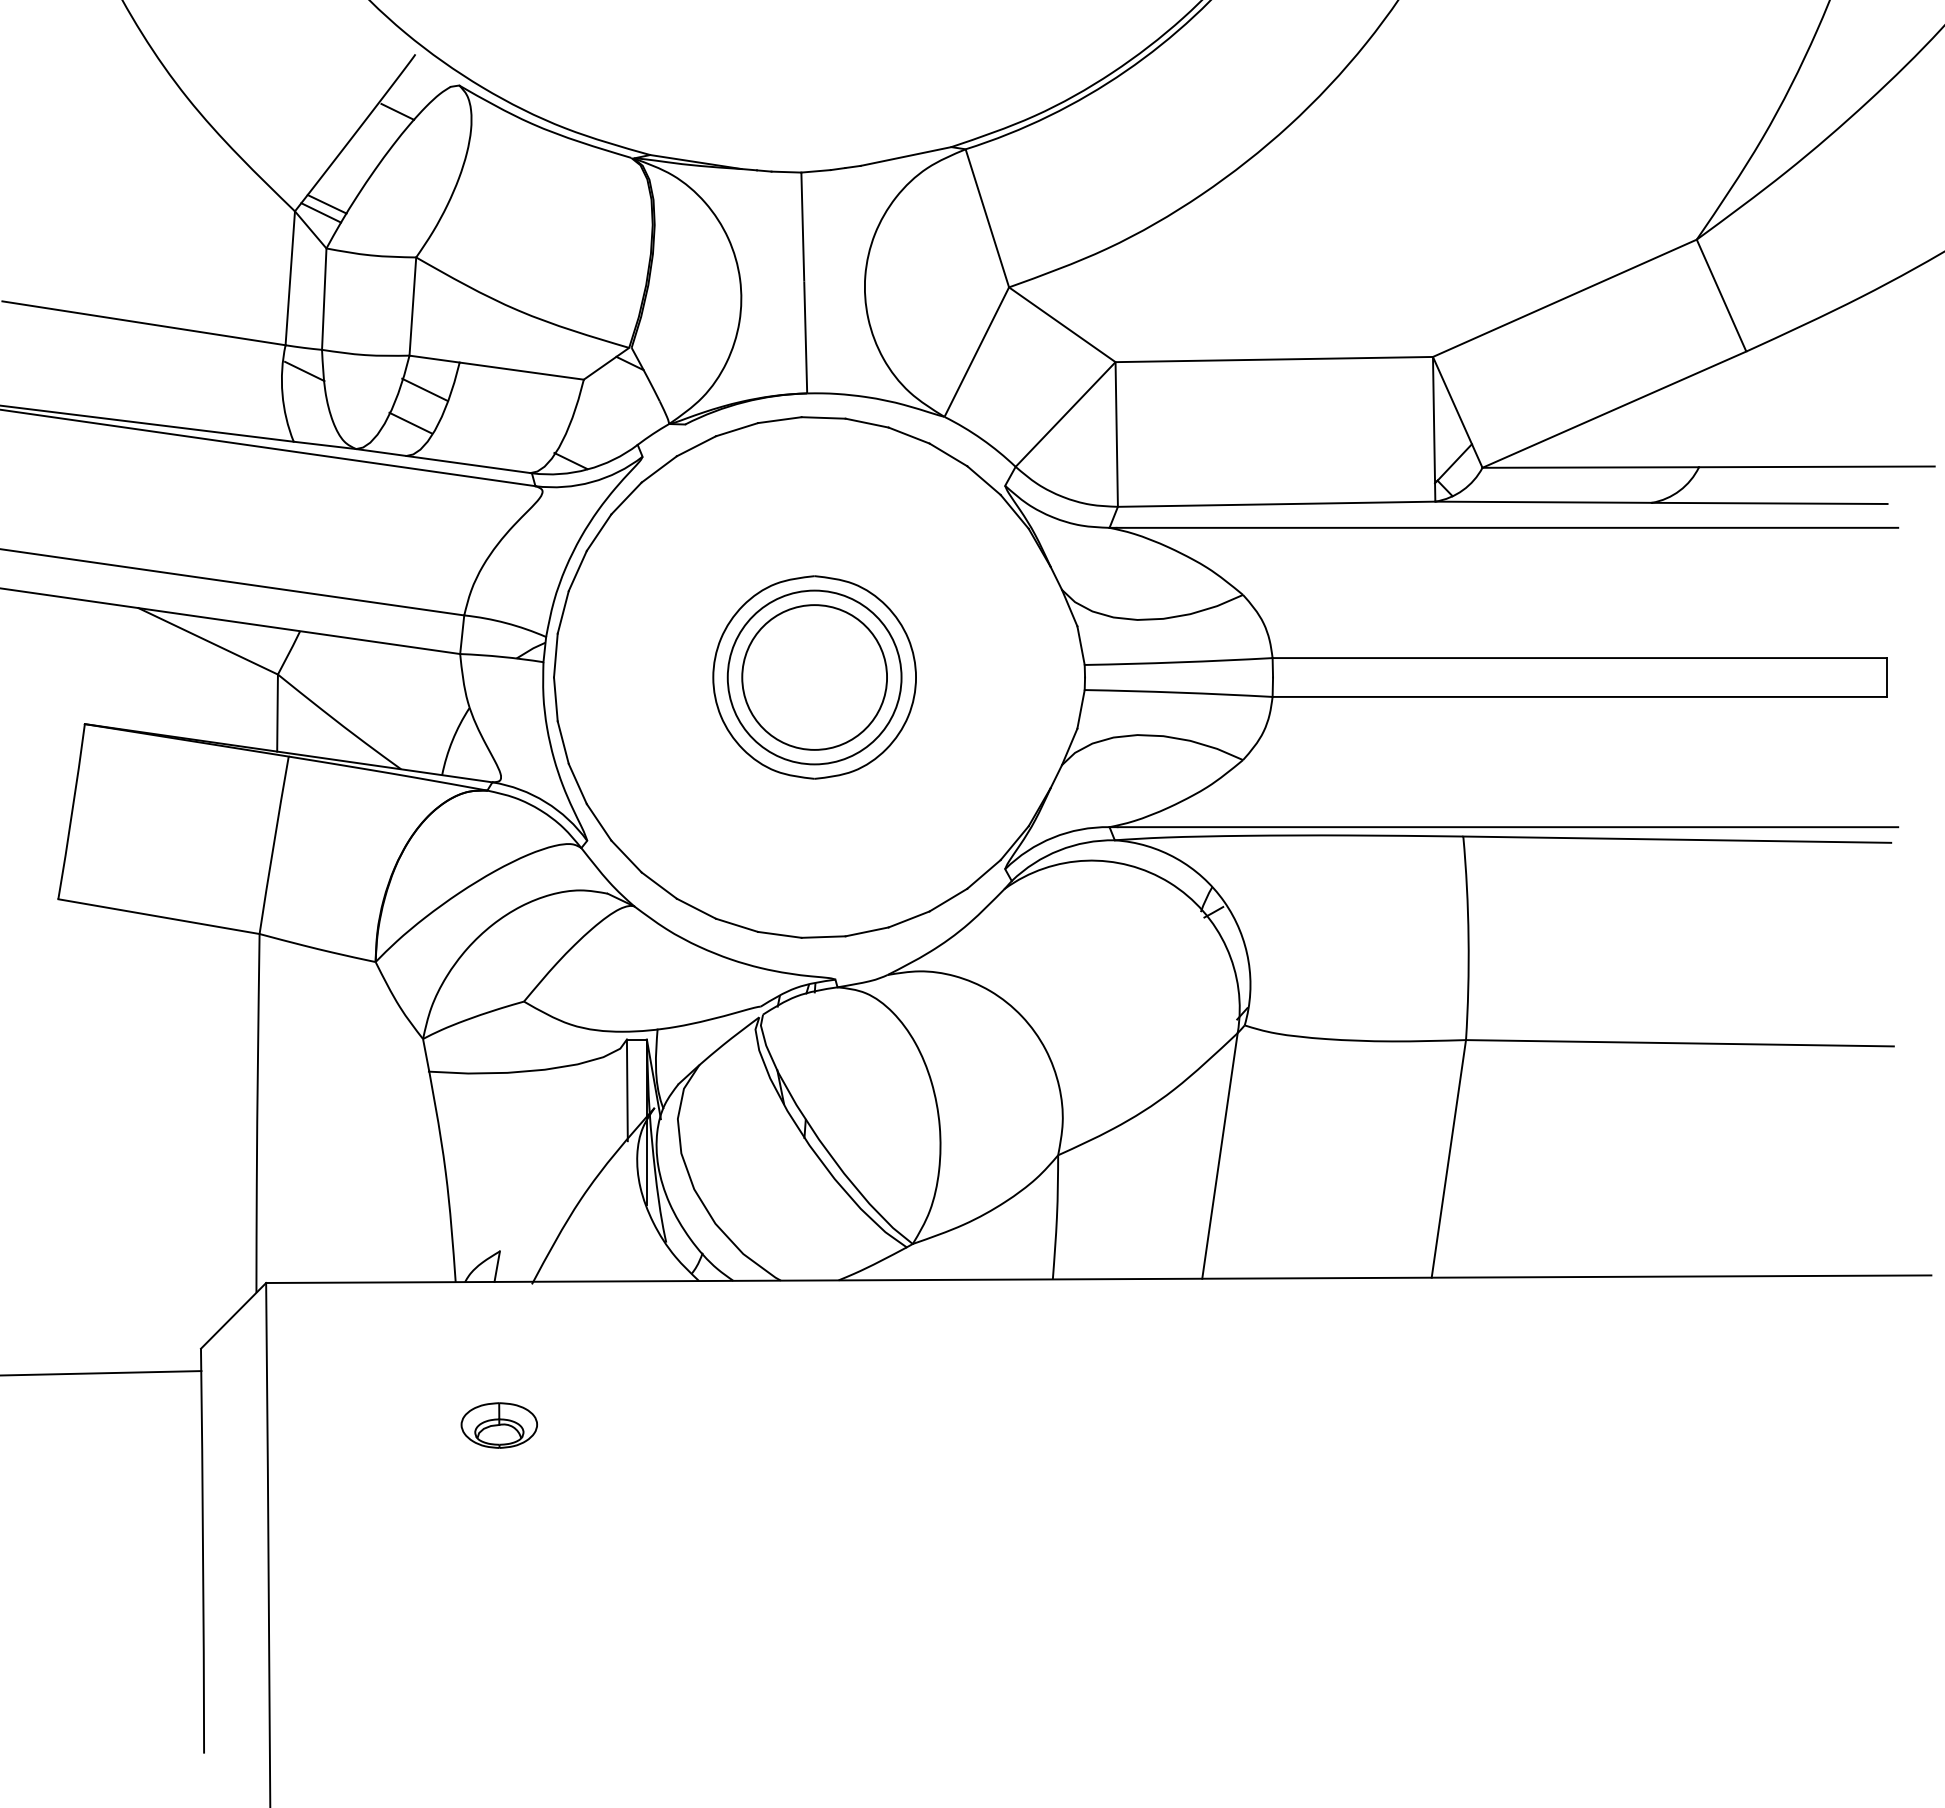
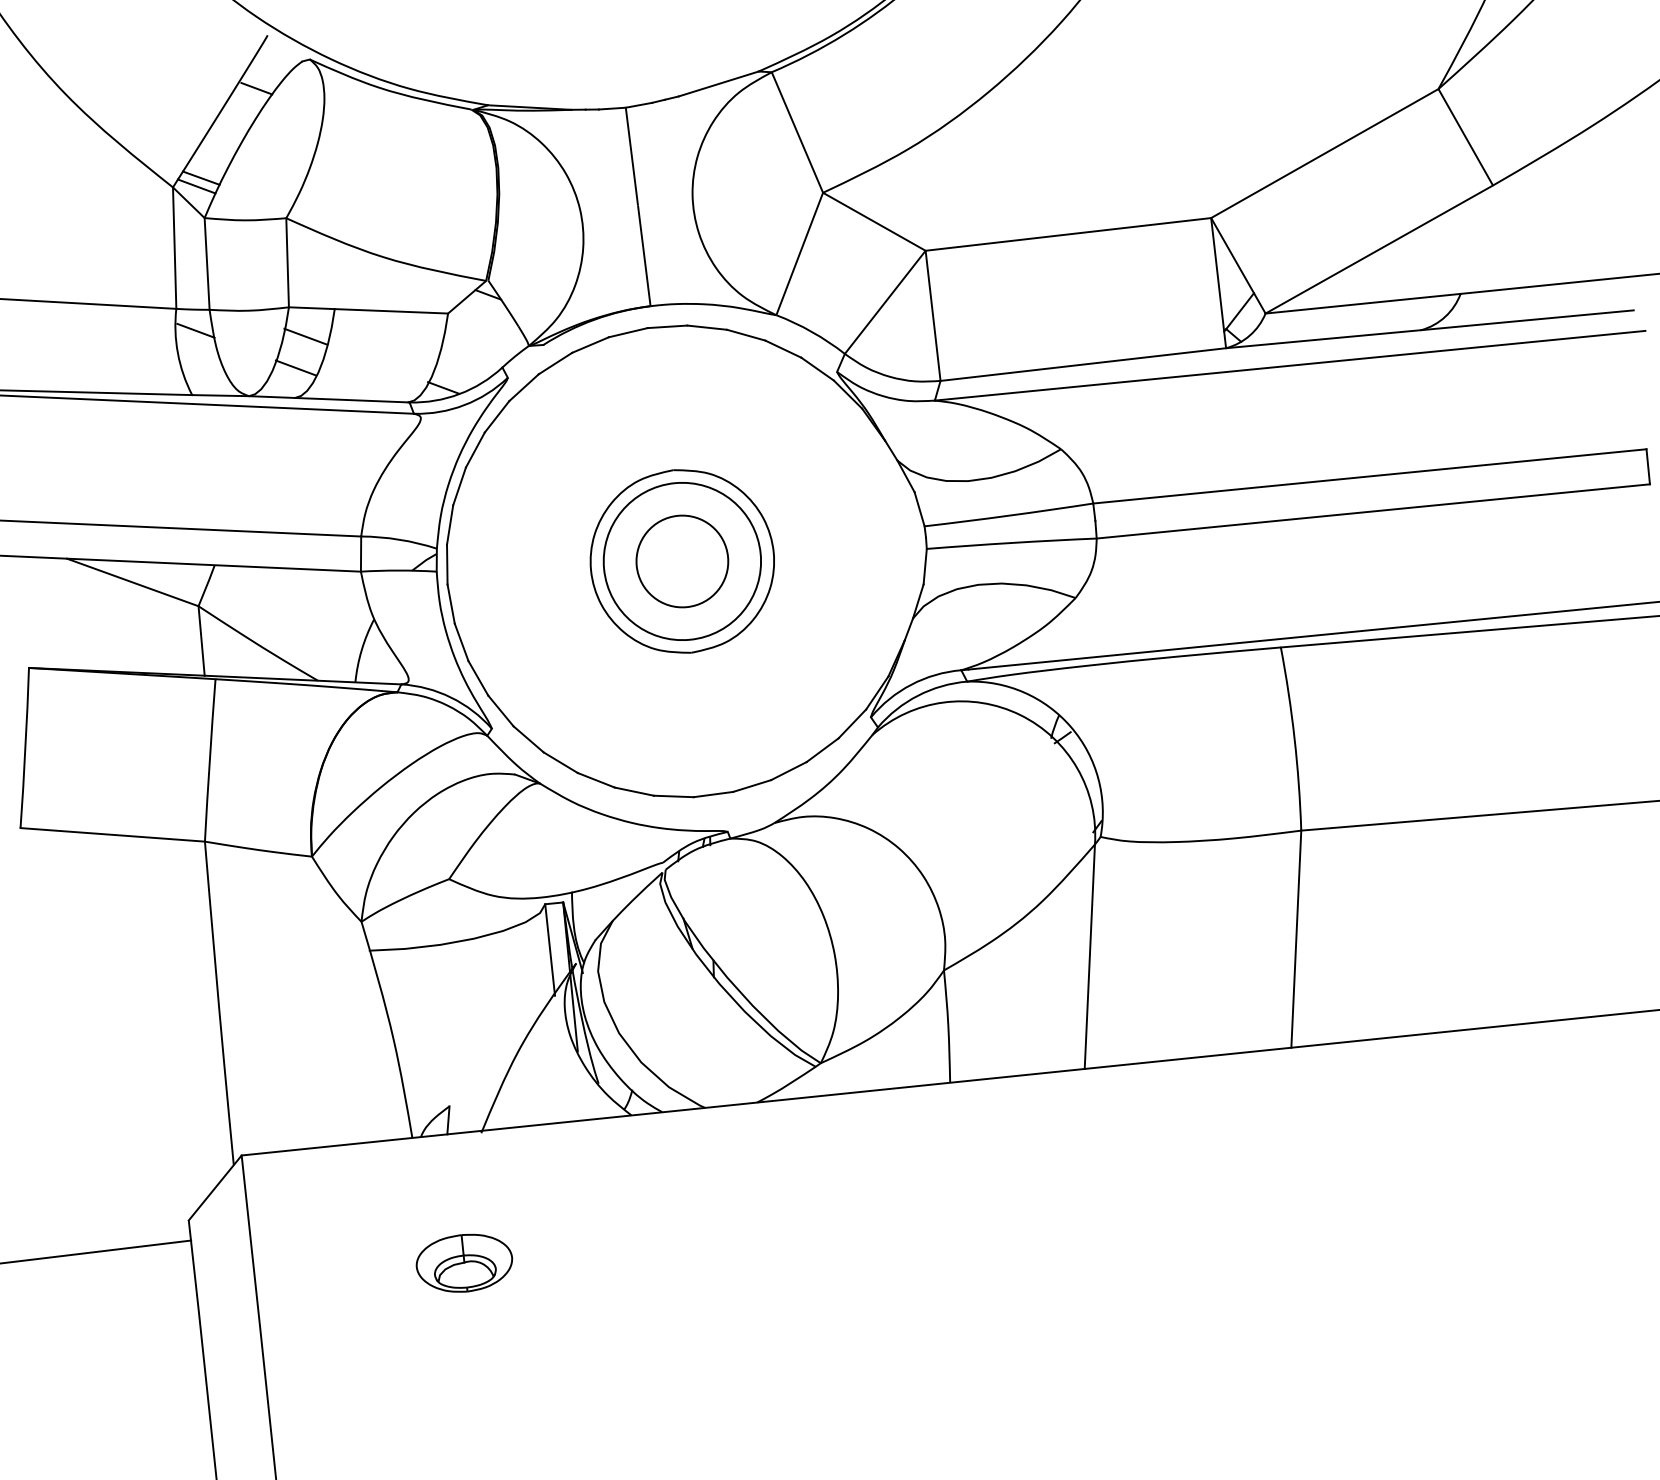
circle: (814, 677) -> (682, 561), size x0.7
part: (498, 1425) -> (463, 1263), size x1.4

